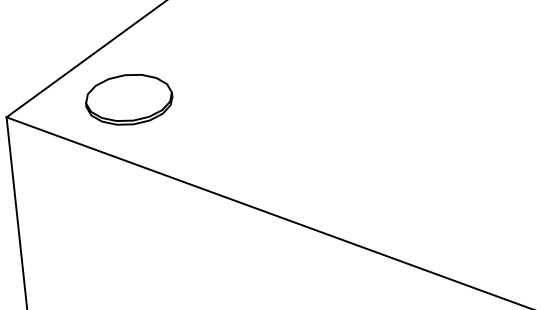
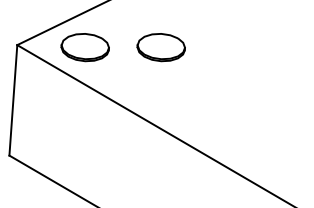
part: (264, 75) -> (160, 47), added

